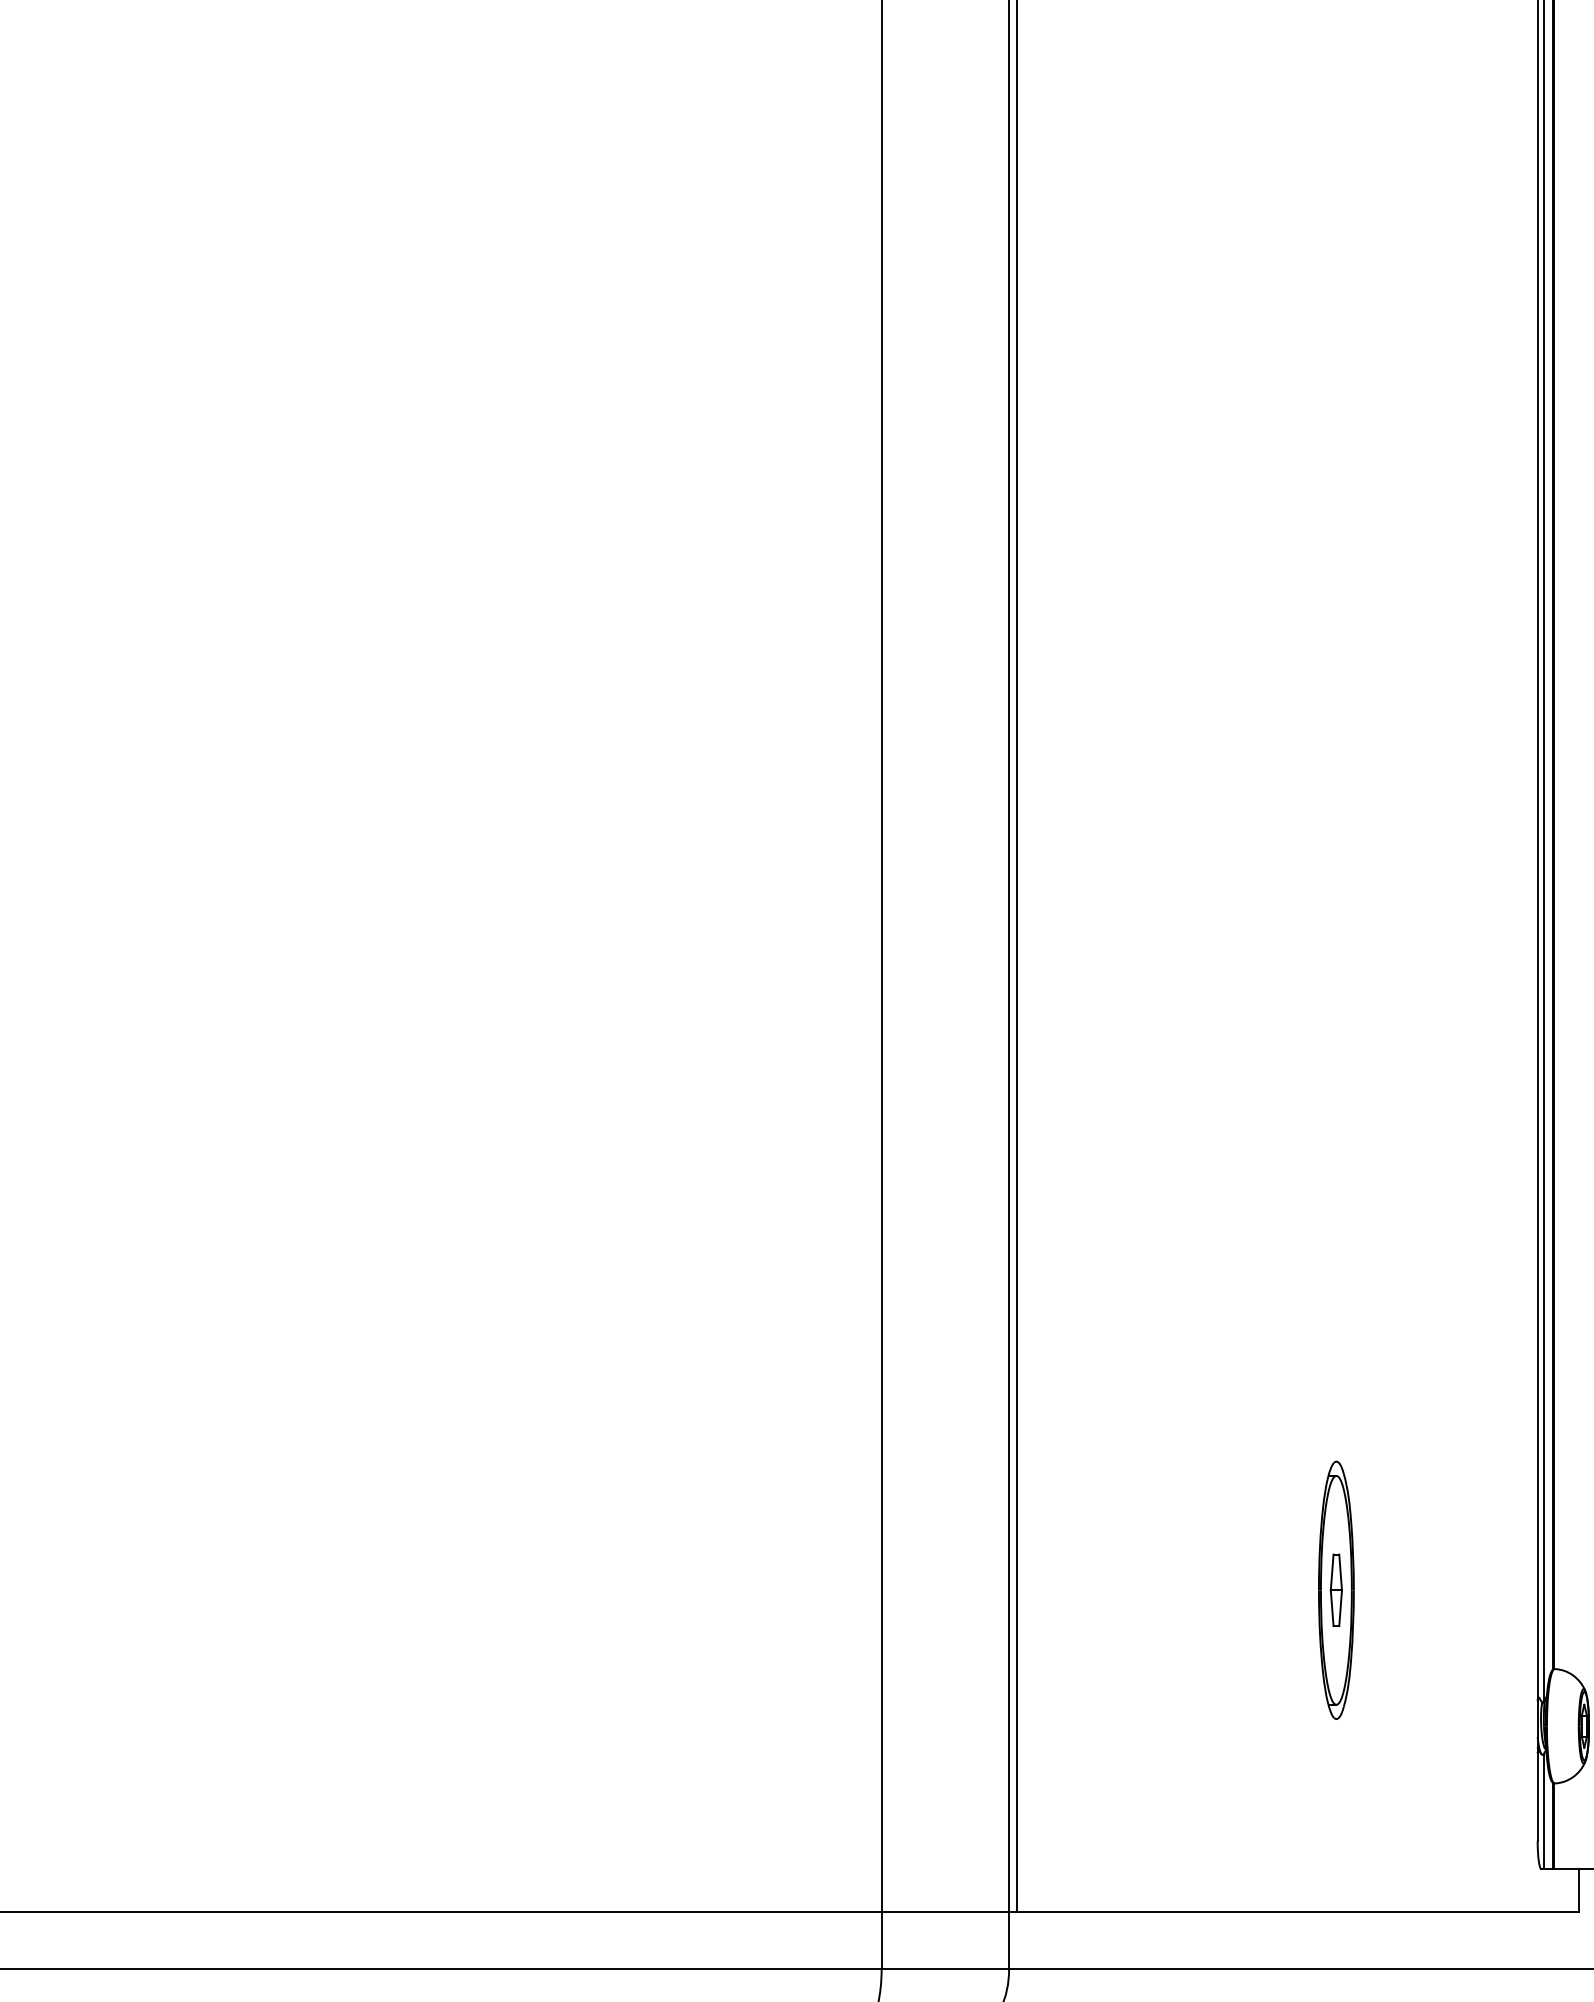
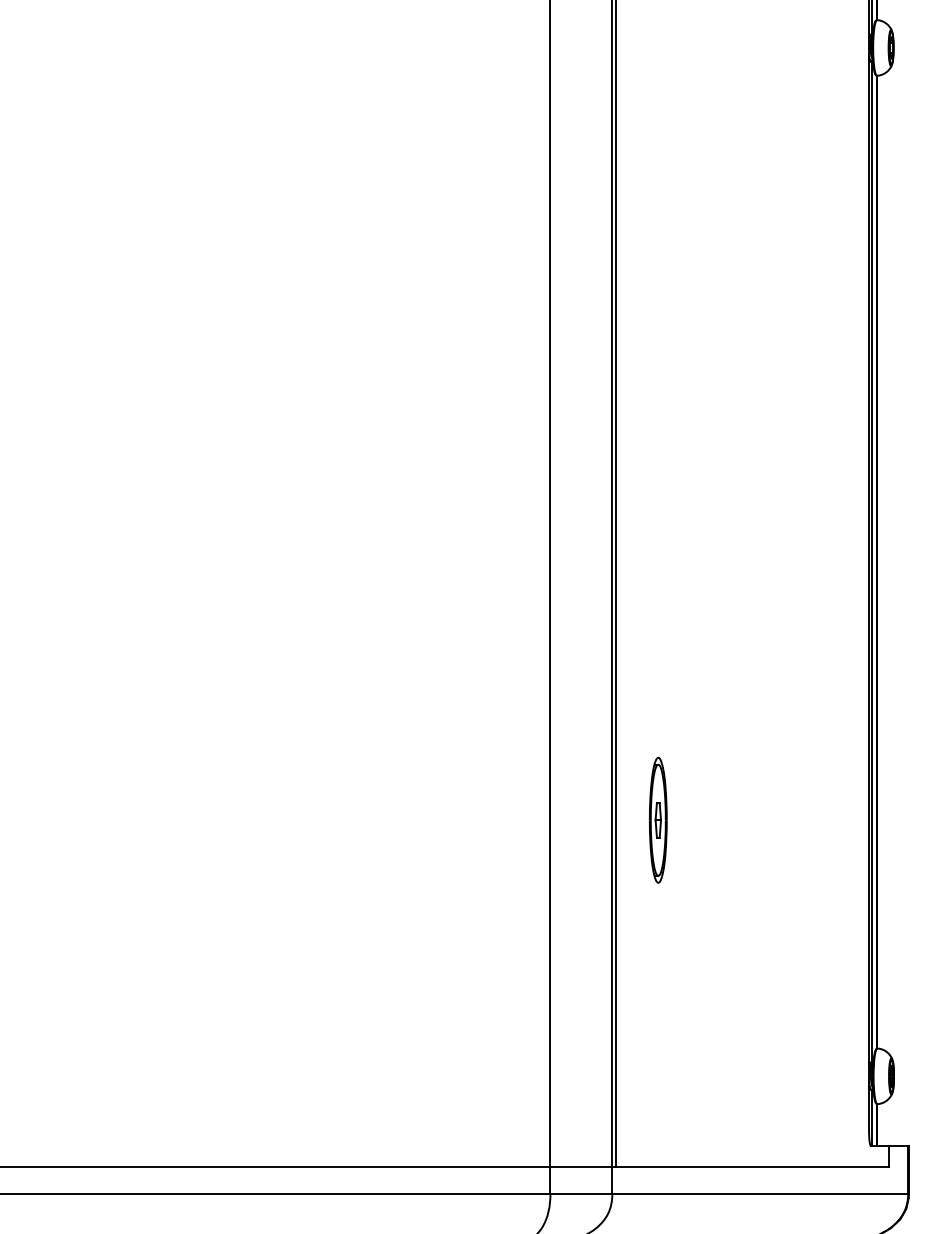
part: (1336, 1588) -> (658, 819), moved

